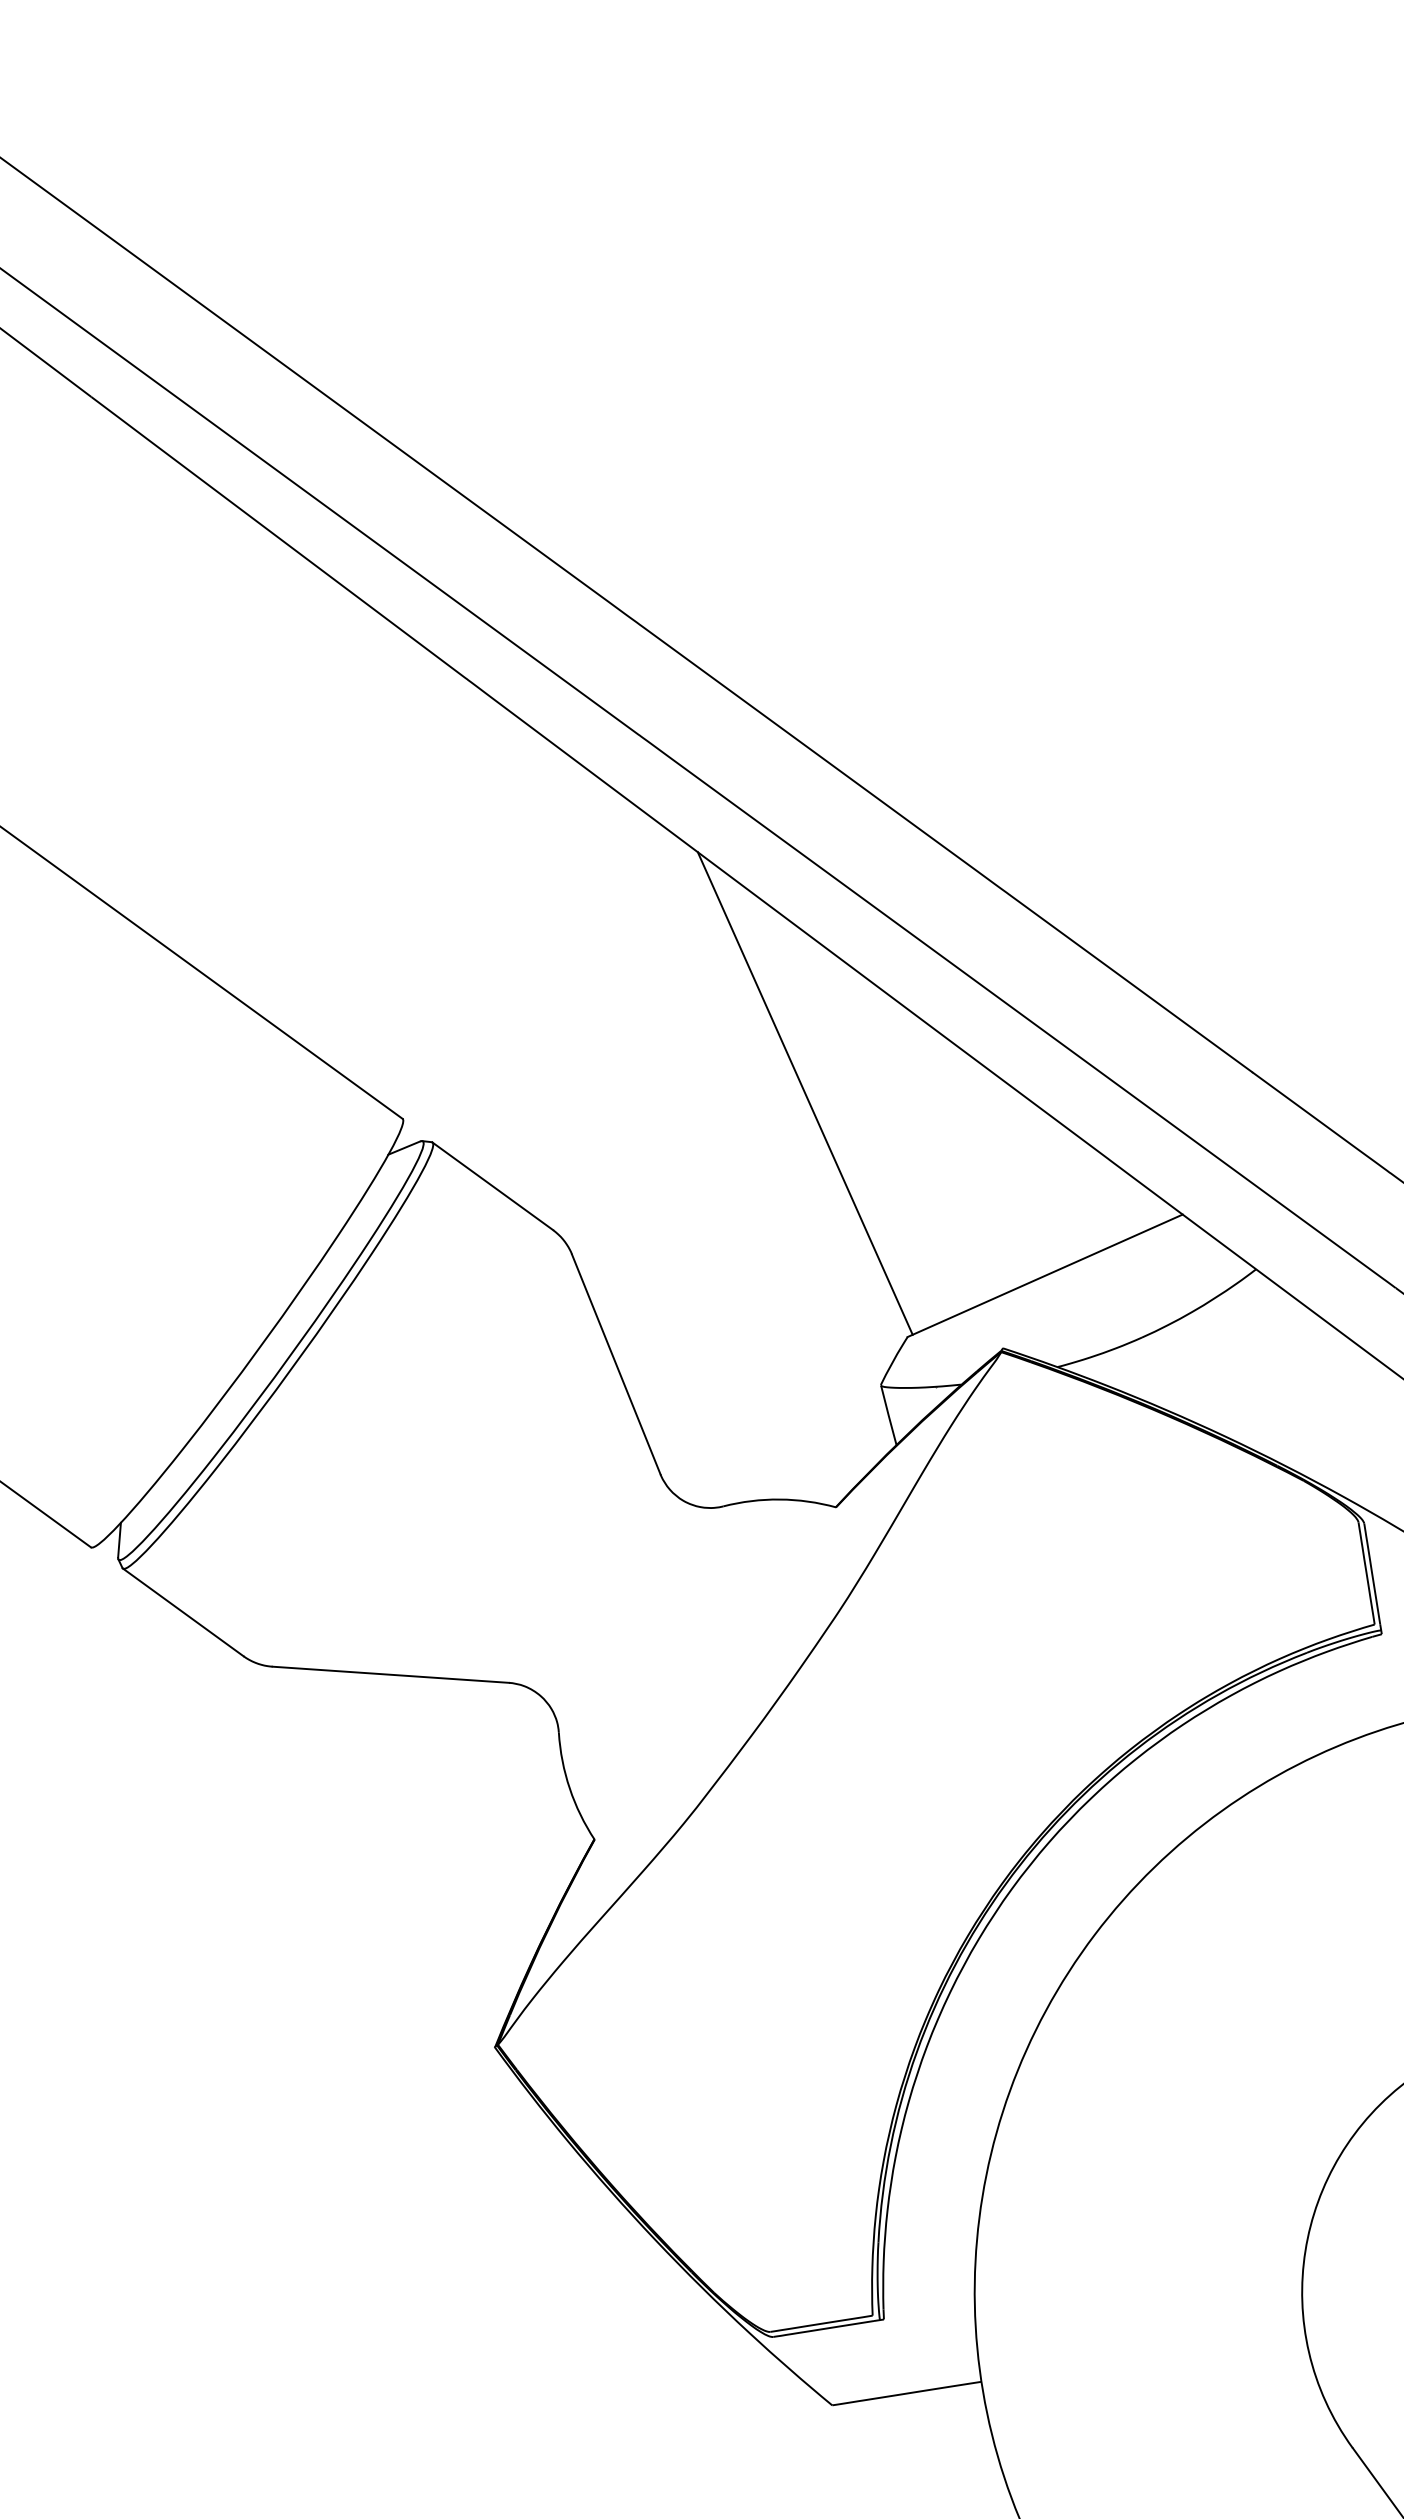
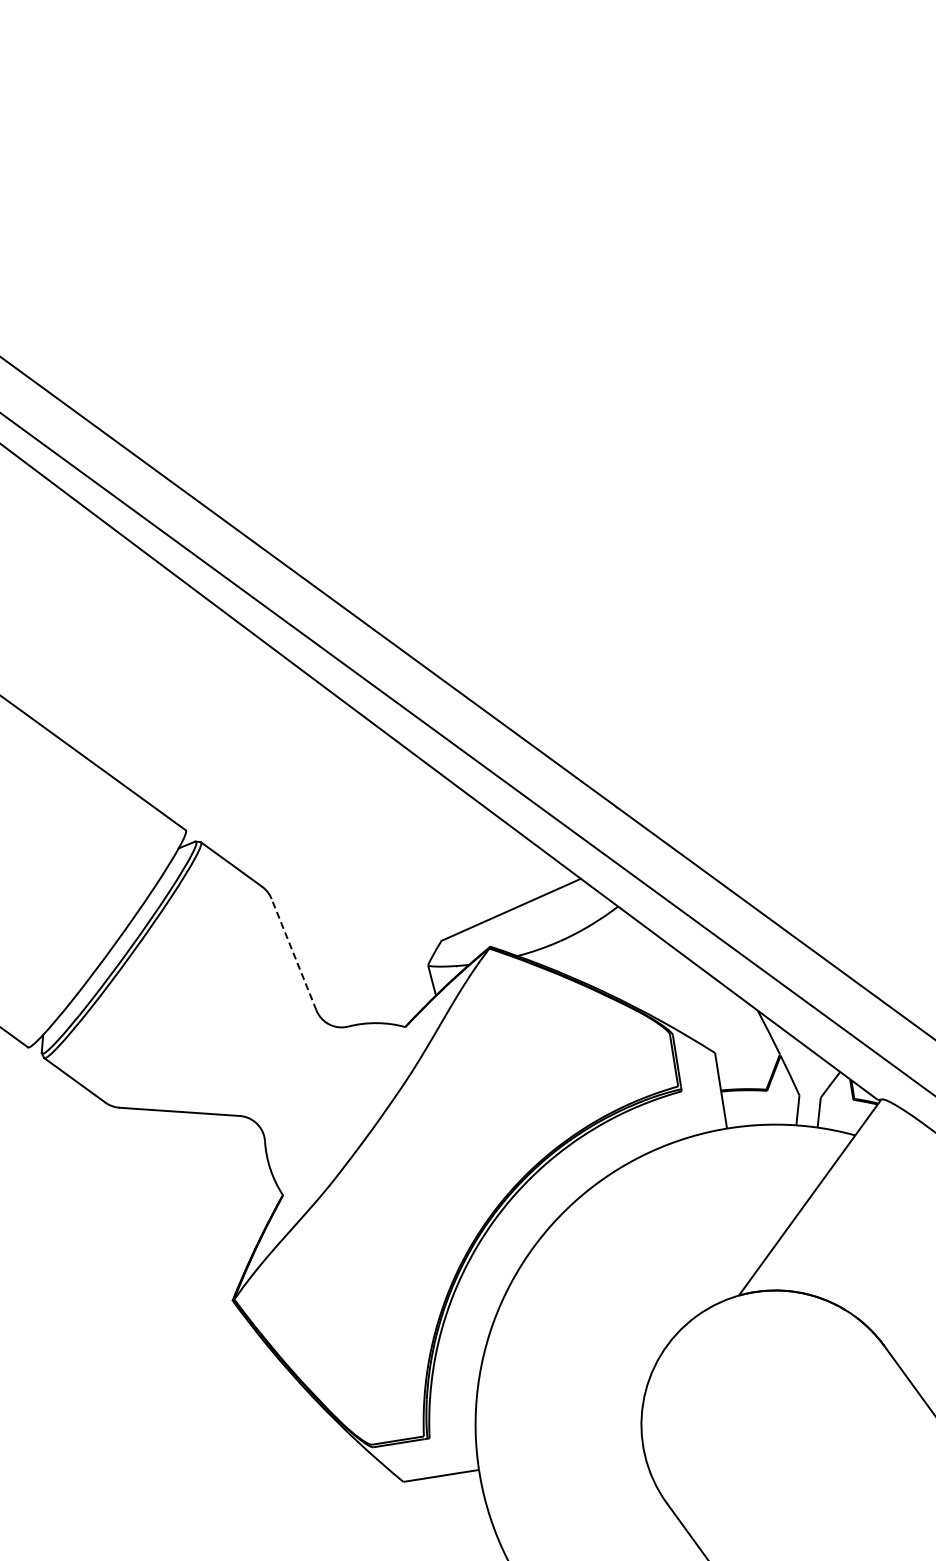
line: (804, 1093) -> (389, 817), removed
line: (617, 1364) -> (294, 954), solid -> dashed

